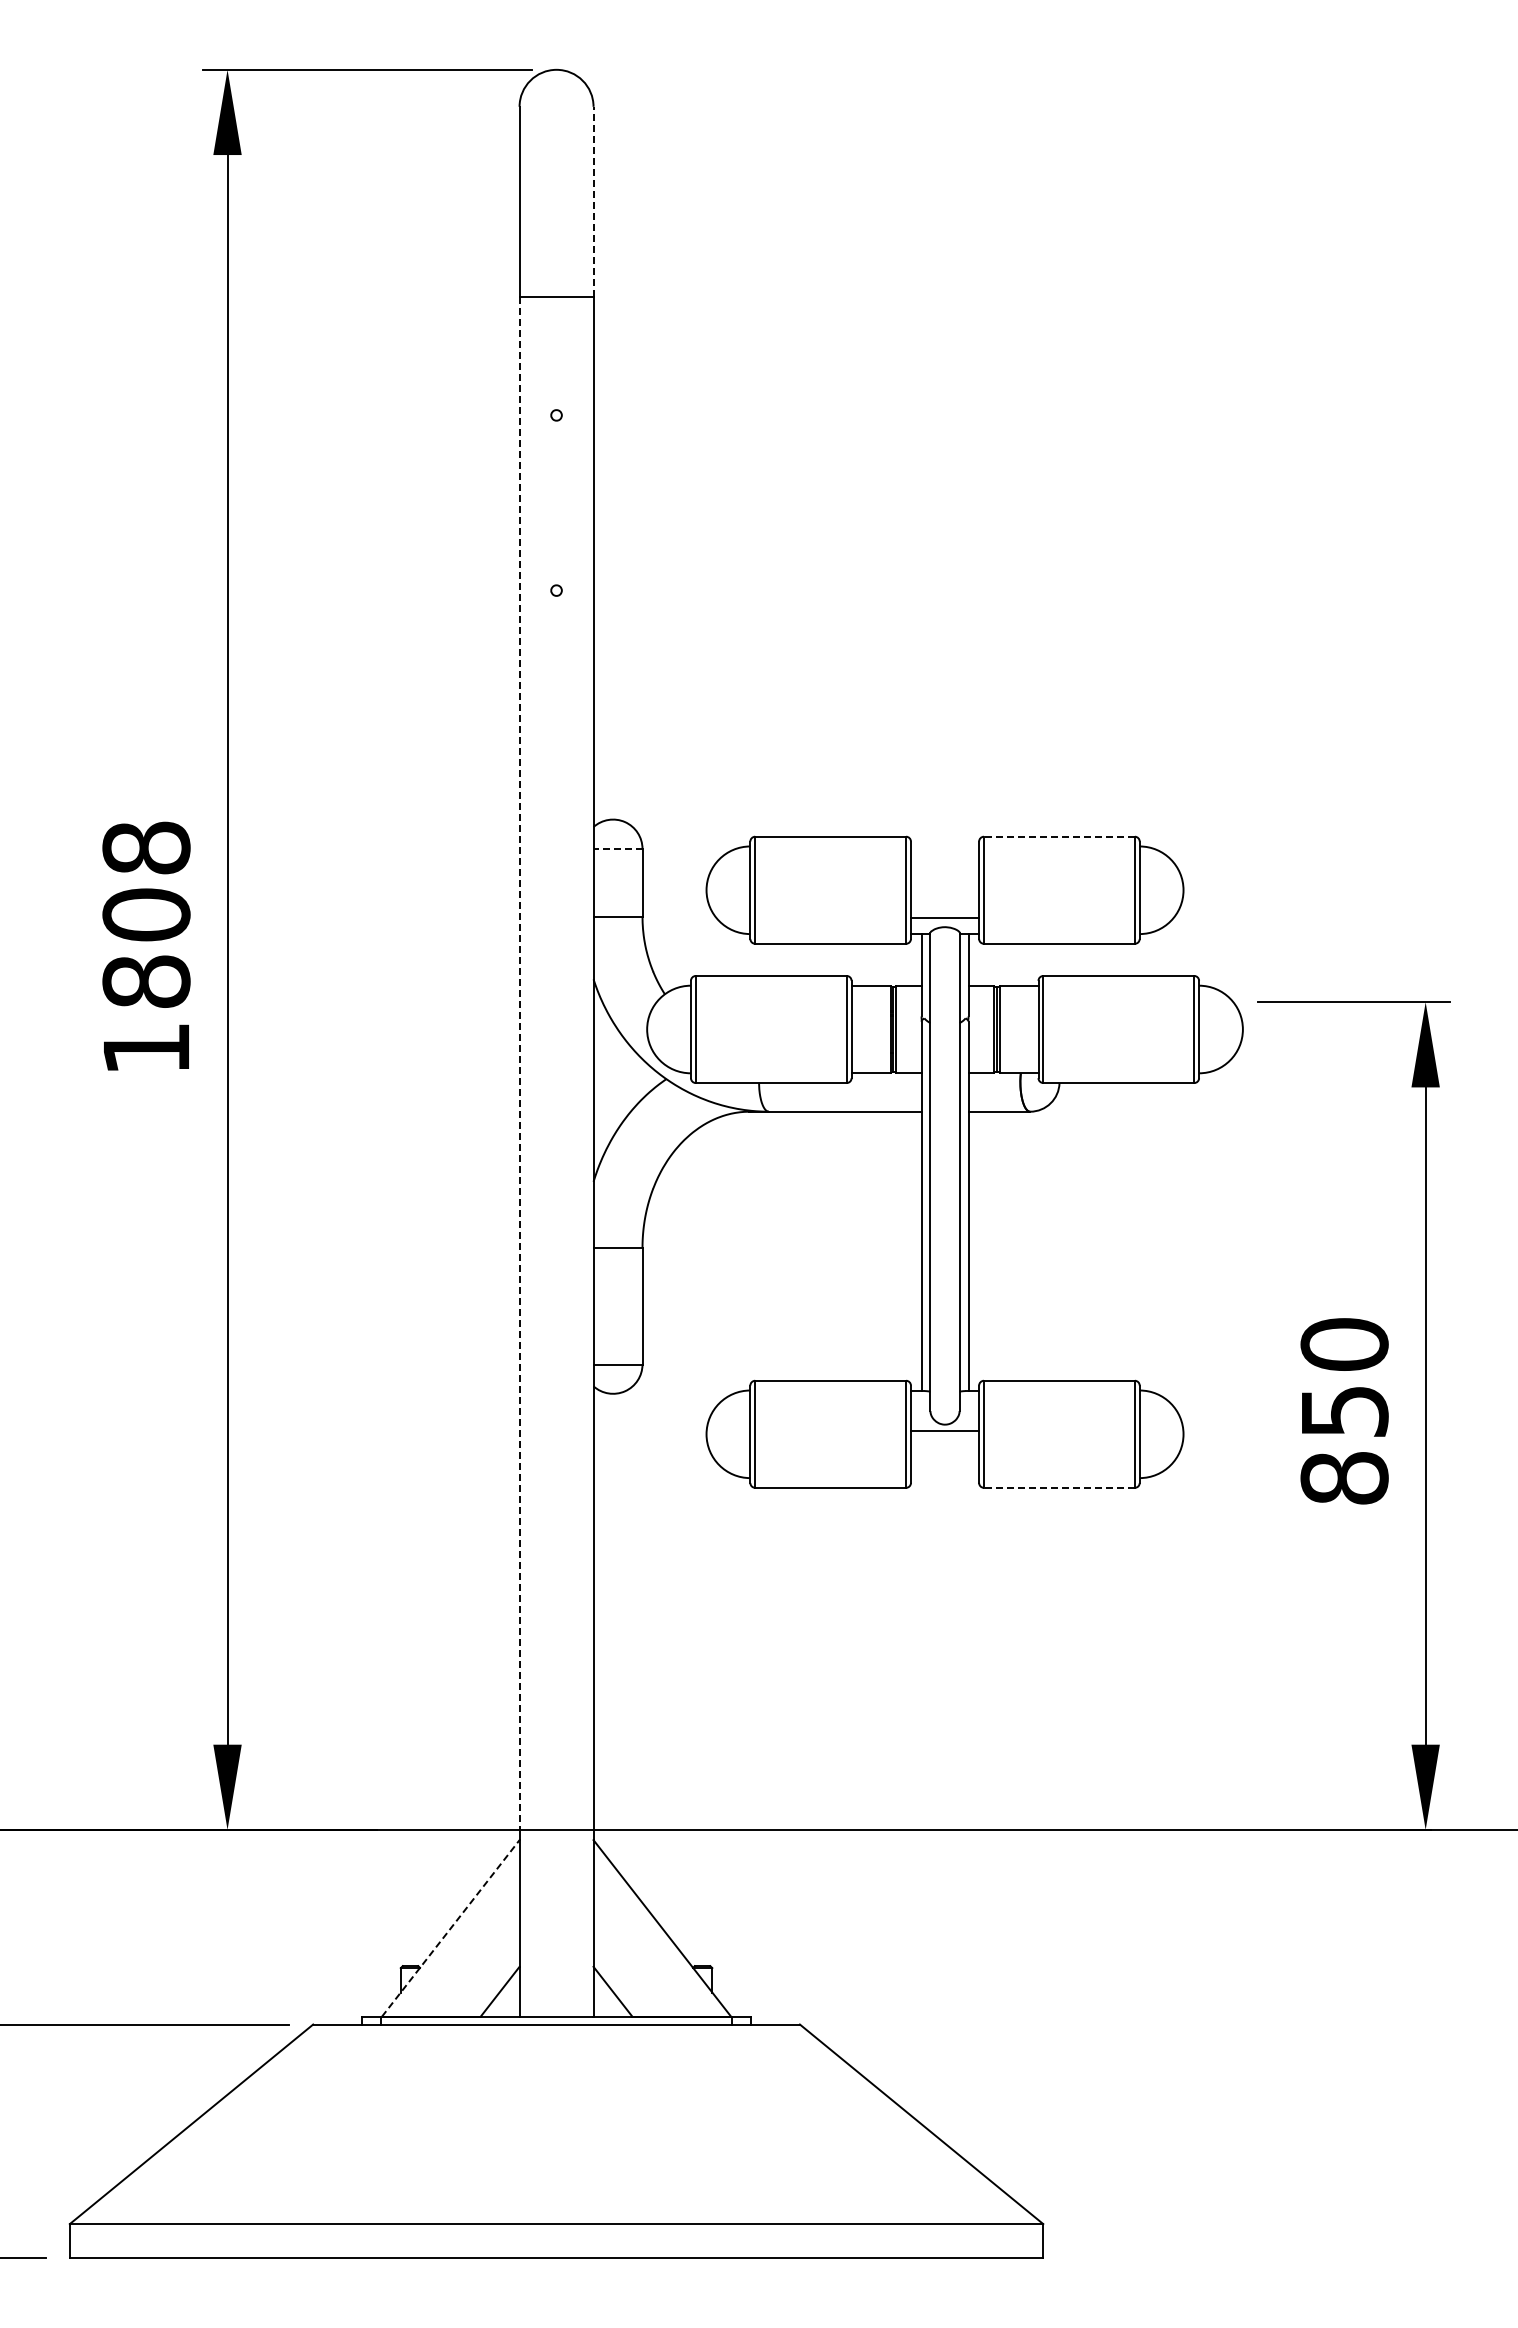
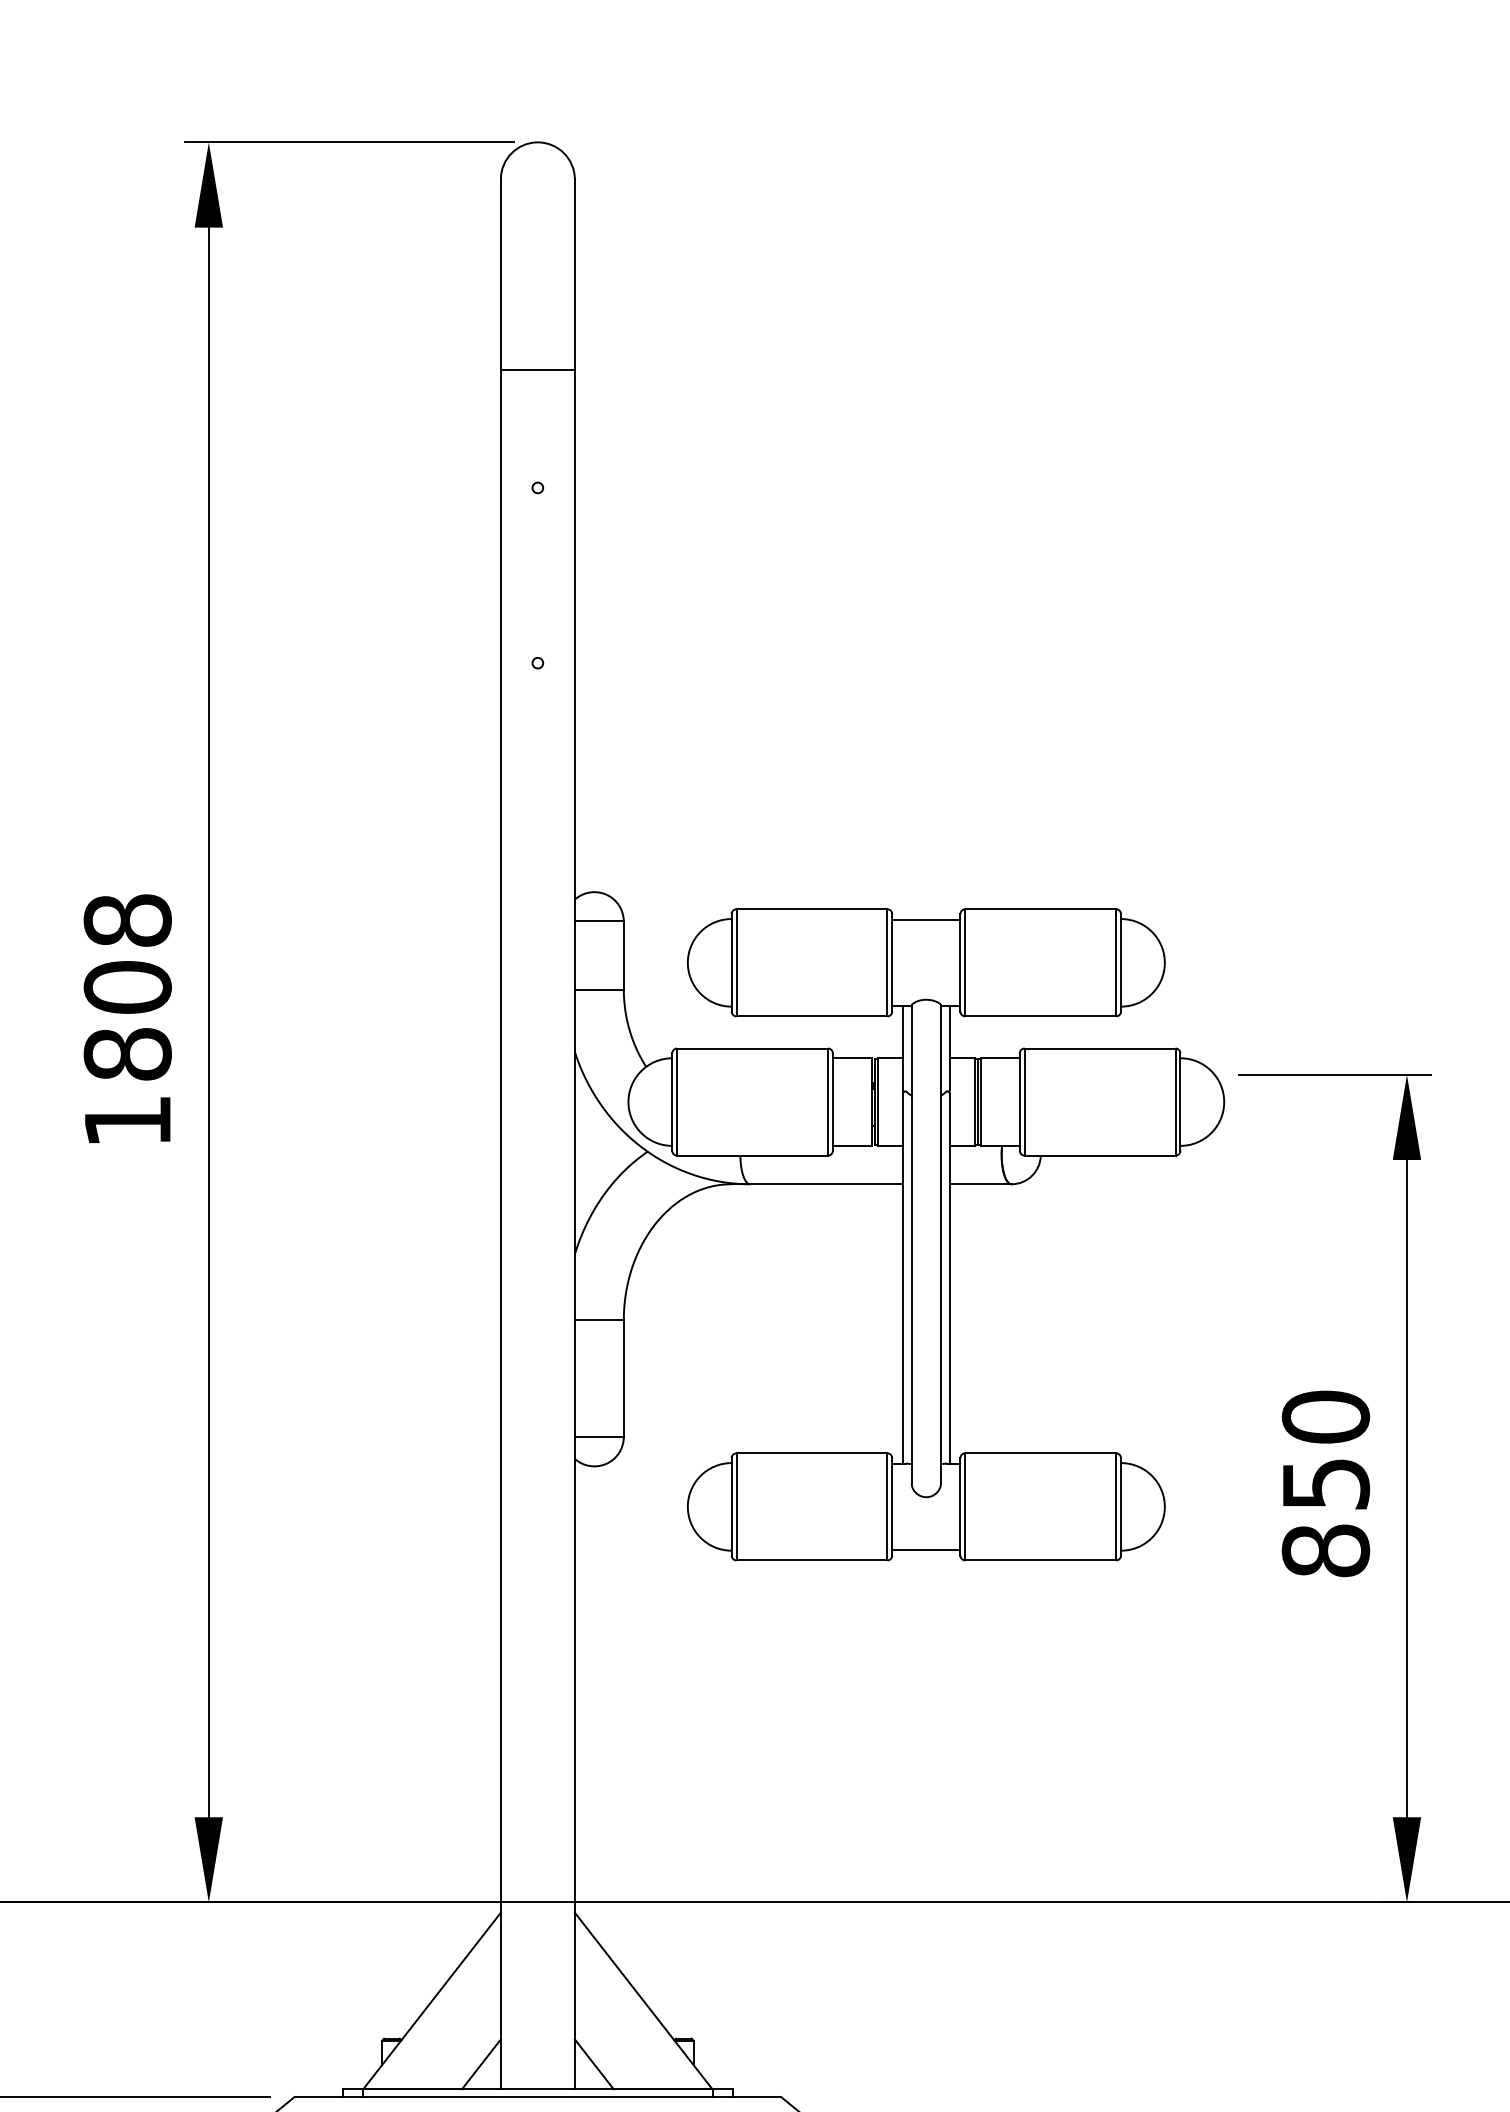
line: (593, 201) -> (574, 274), dashed -> solid
line: (1058, 836) -> (1039, 909), dashed -> solid
line: (617, 848) -> (598, 921), dashed -> solid
line: (944, 918) -> (925, 920), moved
line: (519, 1063) -> (500, 1136), dashed -> solid
line: (944, 1430) -> (925, 1550), moved
line: (1058, 1487) -> (1039, 1560), dashed -> solid
line: (450, 1928) -> (431, 2001), dashed -> solid

